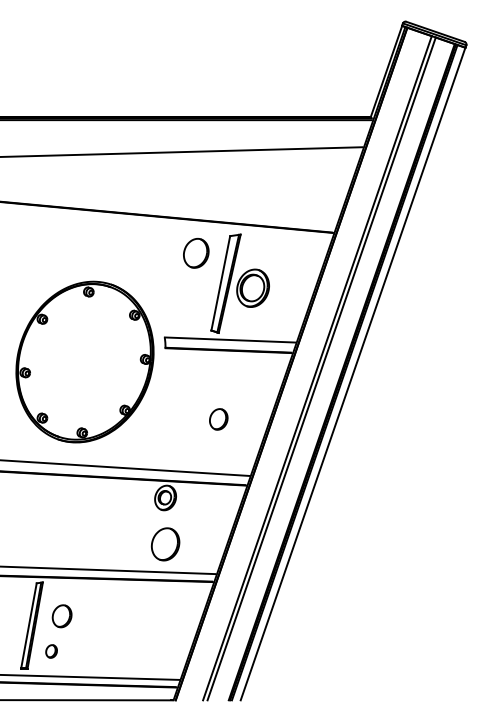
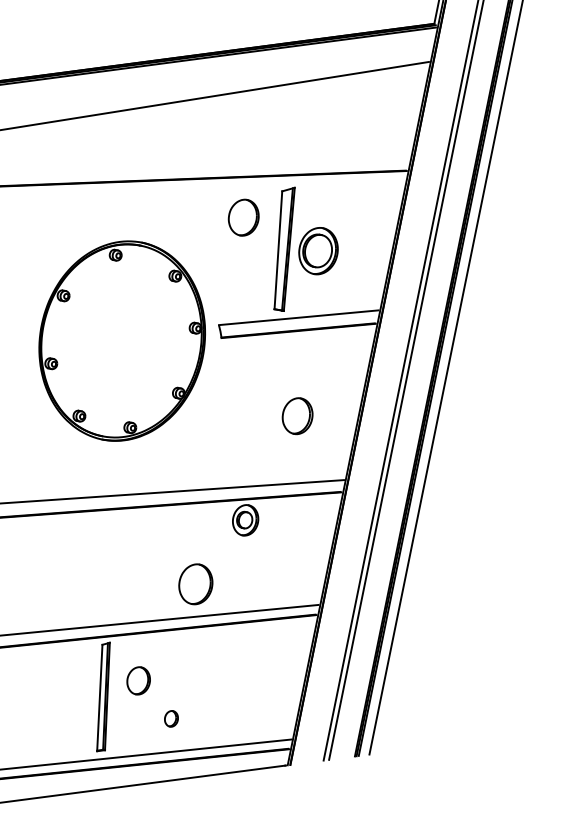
part: (84, 361) -> (121, 340), moved
part: (218, 419) -> (297, 416), size x1.4
part: (165, 544) -> (195, 584), moved
part: (51, 651) -> (171, 718), moved

